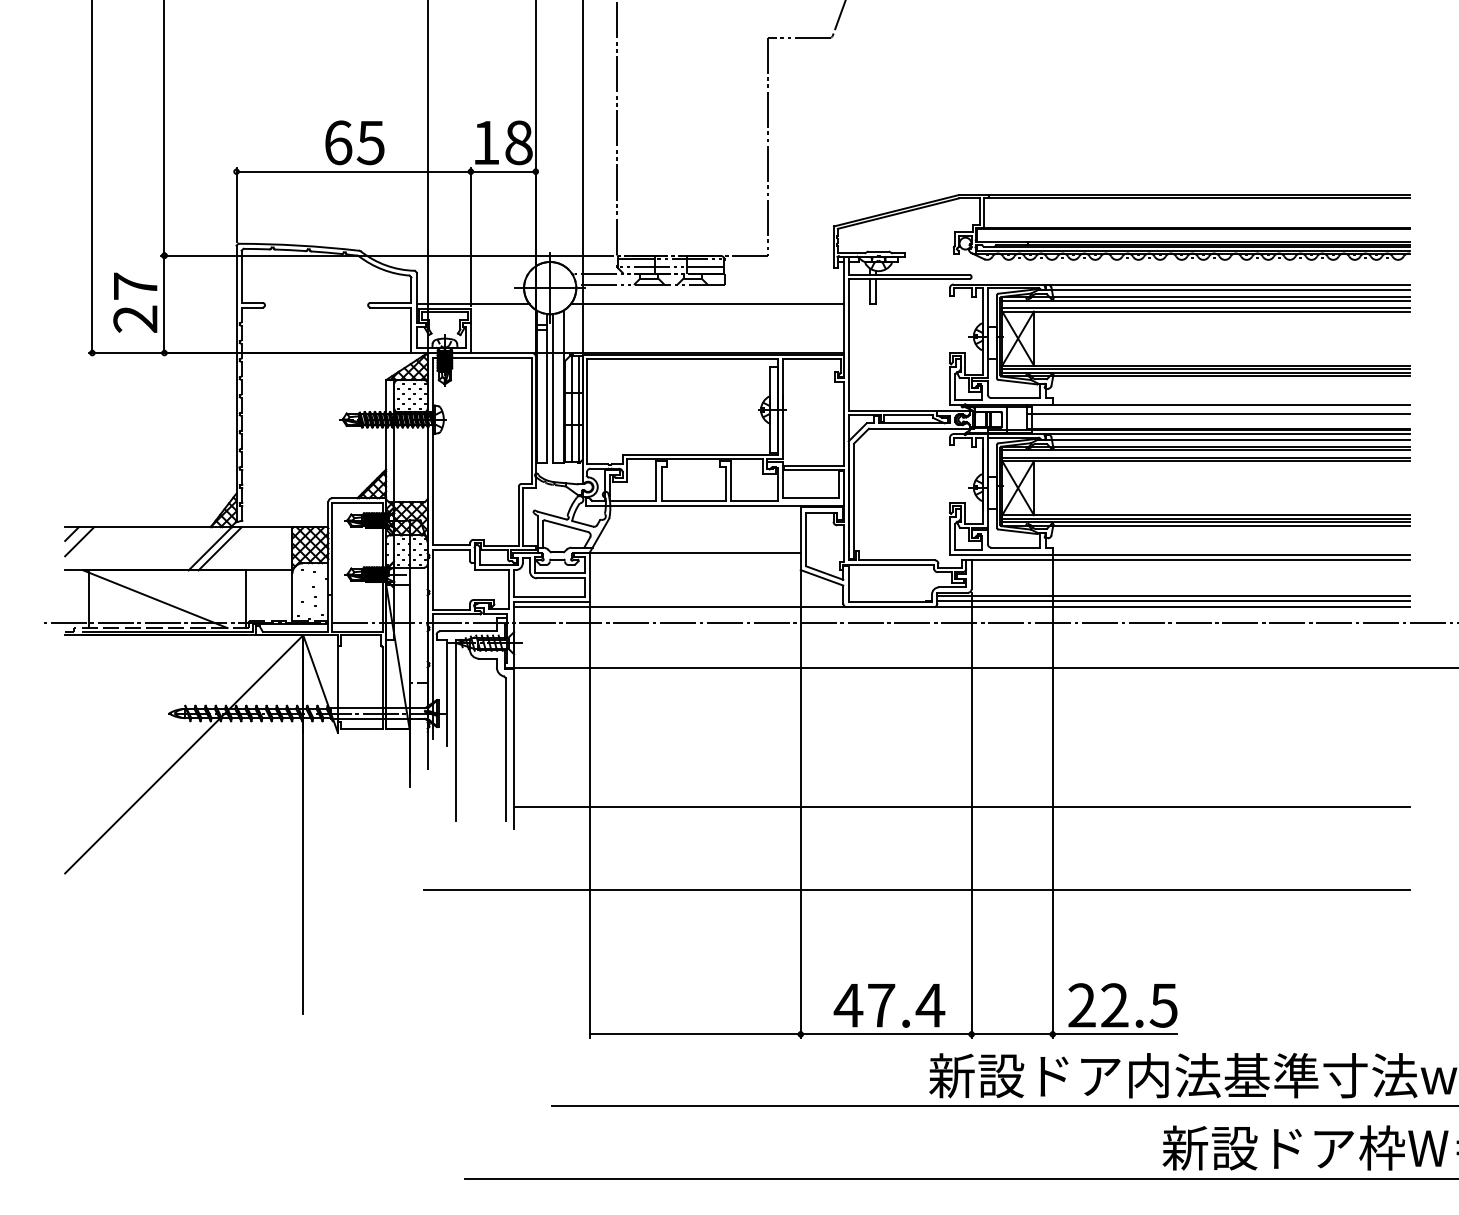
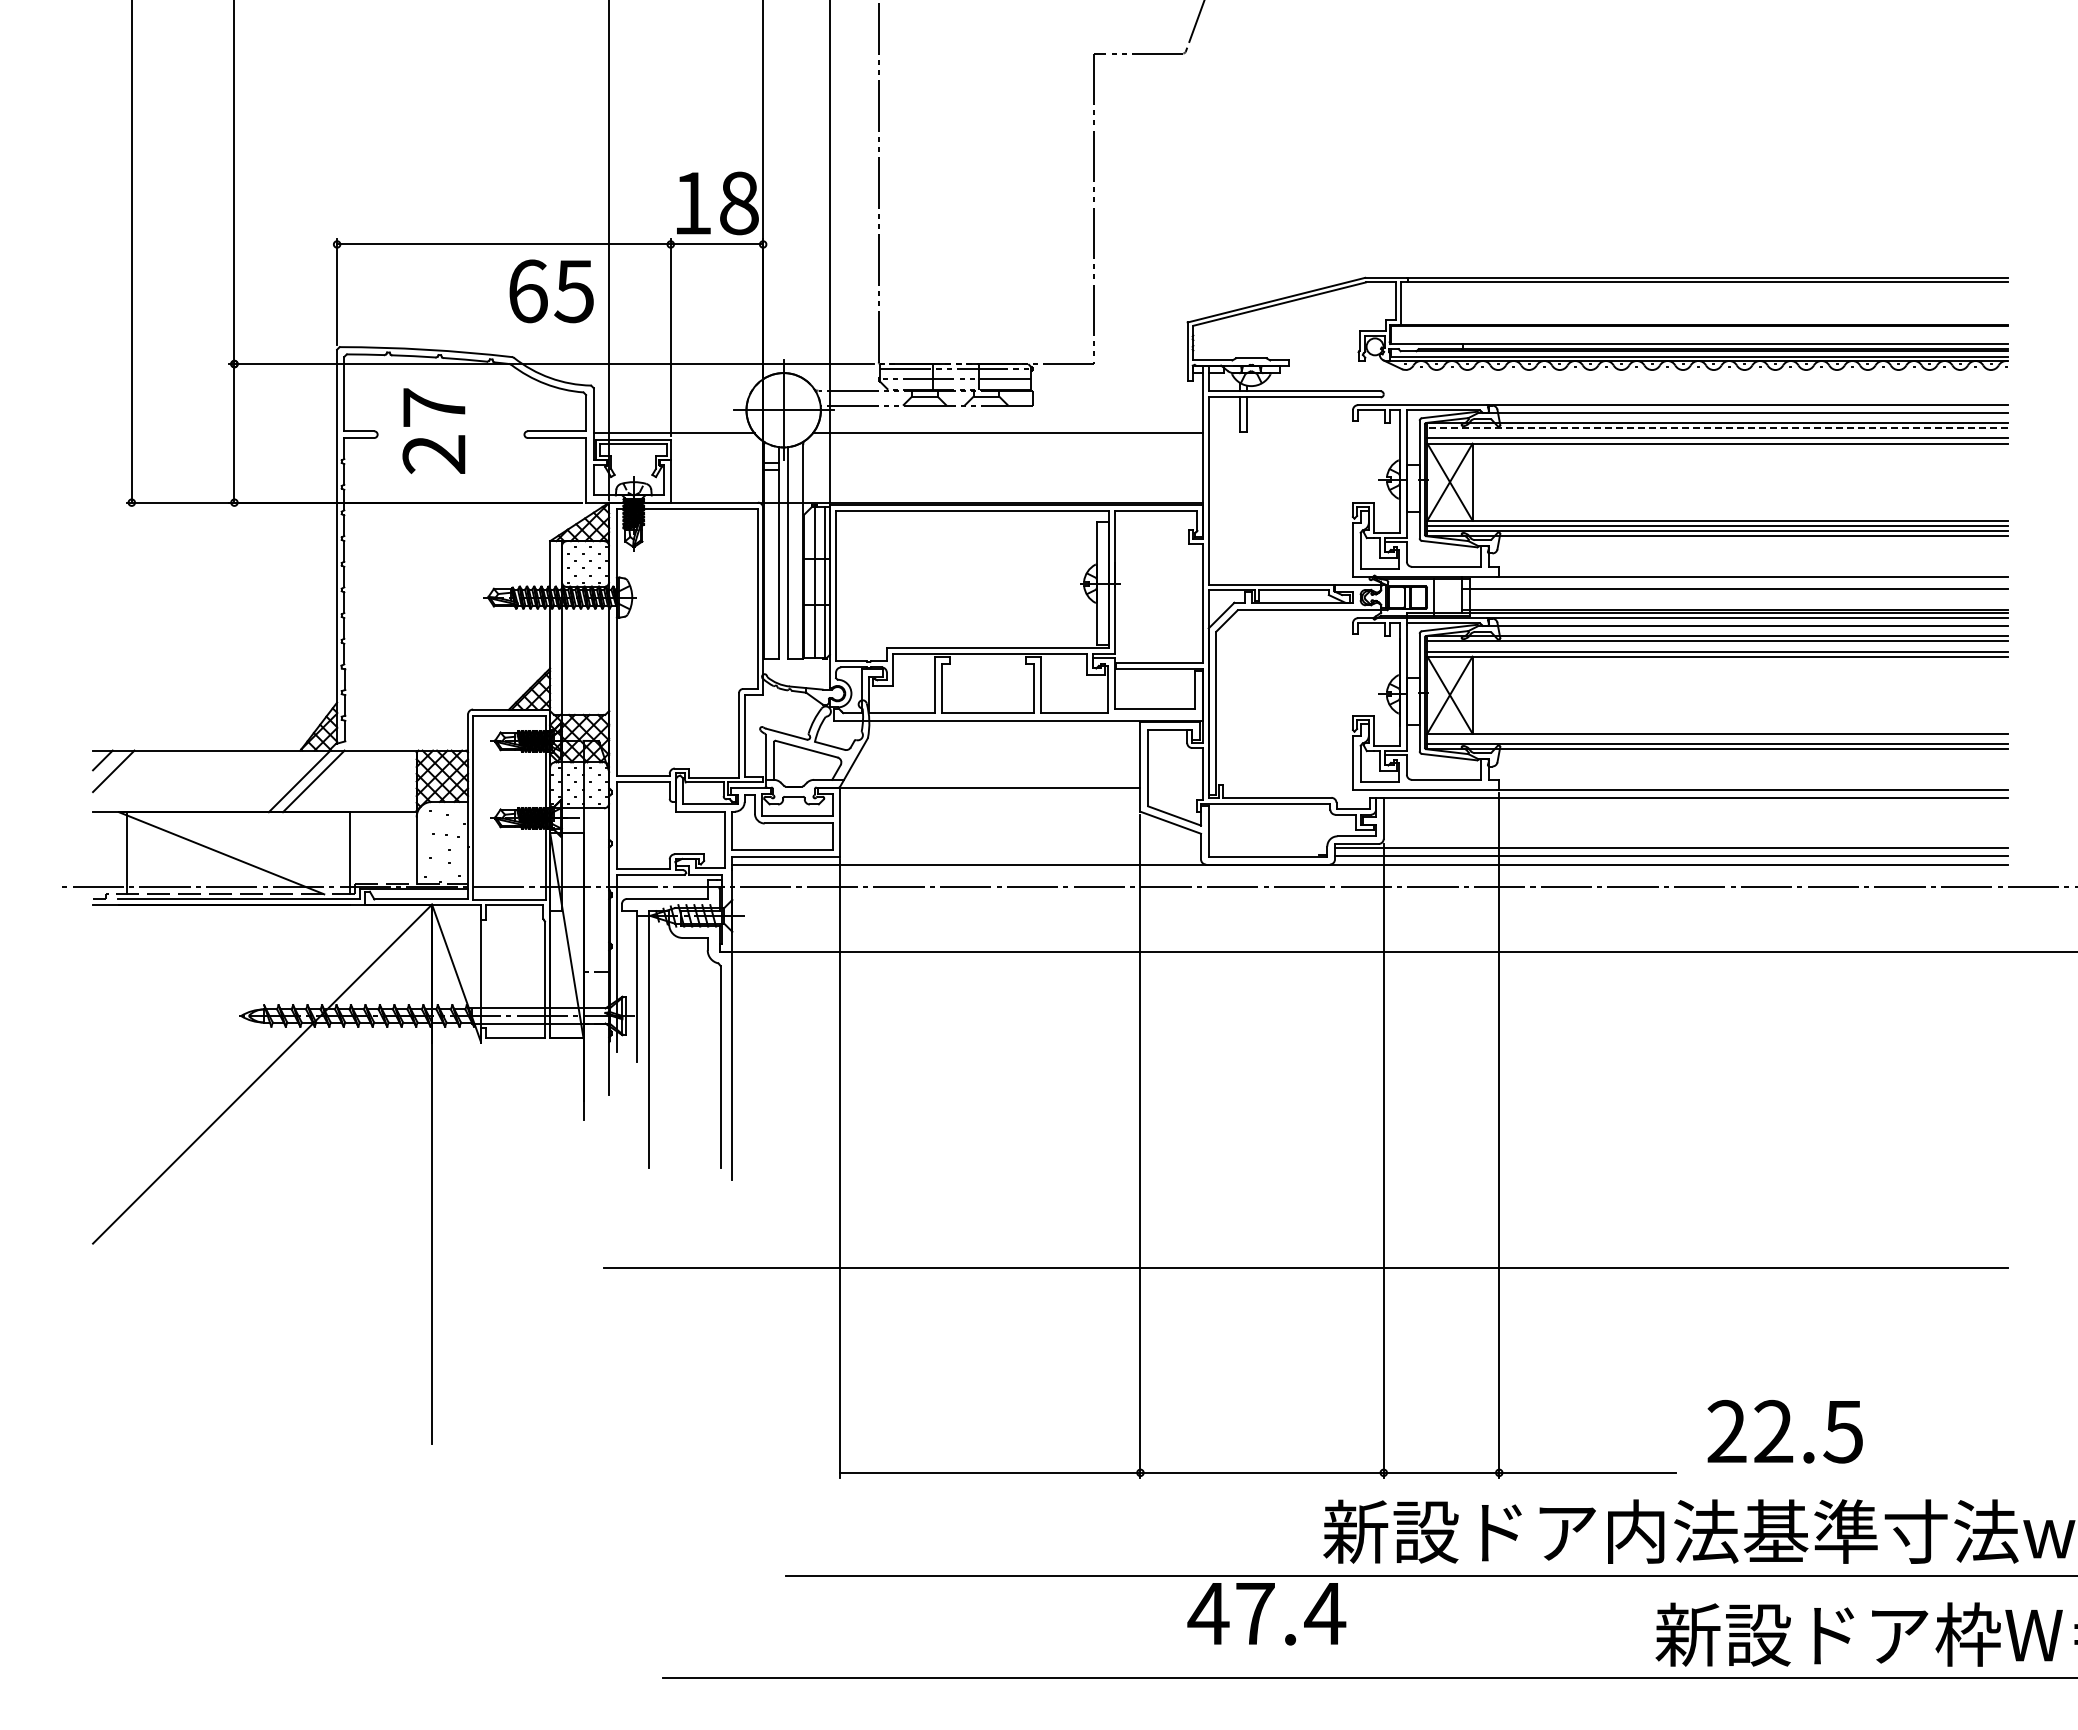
text: (354, 142) -> (551, 291), moved
line: (1206, 300) -> (1717, 428), solid -> dashed
text: (135, 302) -> (433, 430), moved
line: (1206, 518) -> (1717, 738), removed
line: (961, 807) -> (1369, 1149), removed
text: (1122, 1005) -> (1784, 1431), moved
text: (889, 1006) -> (1266, 1614), moved

